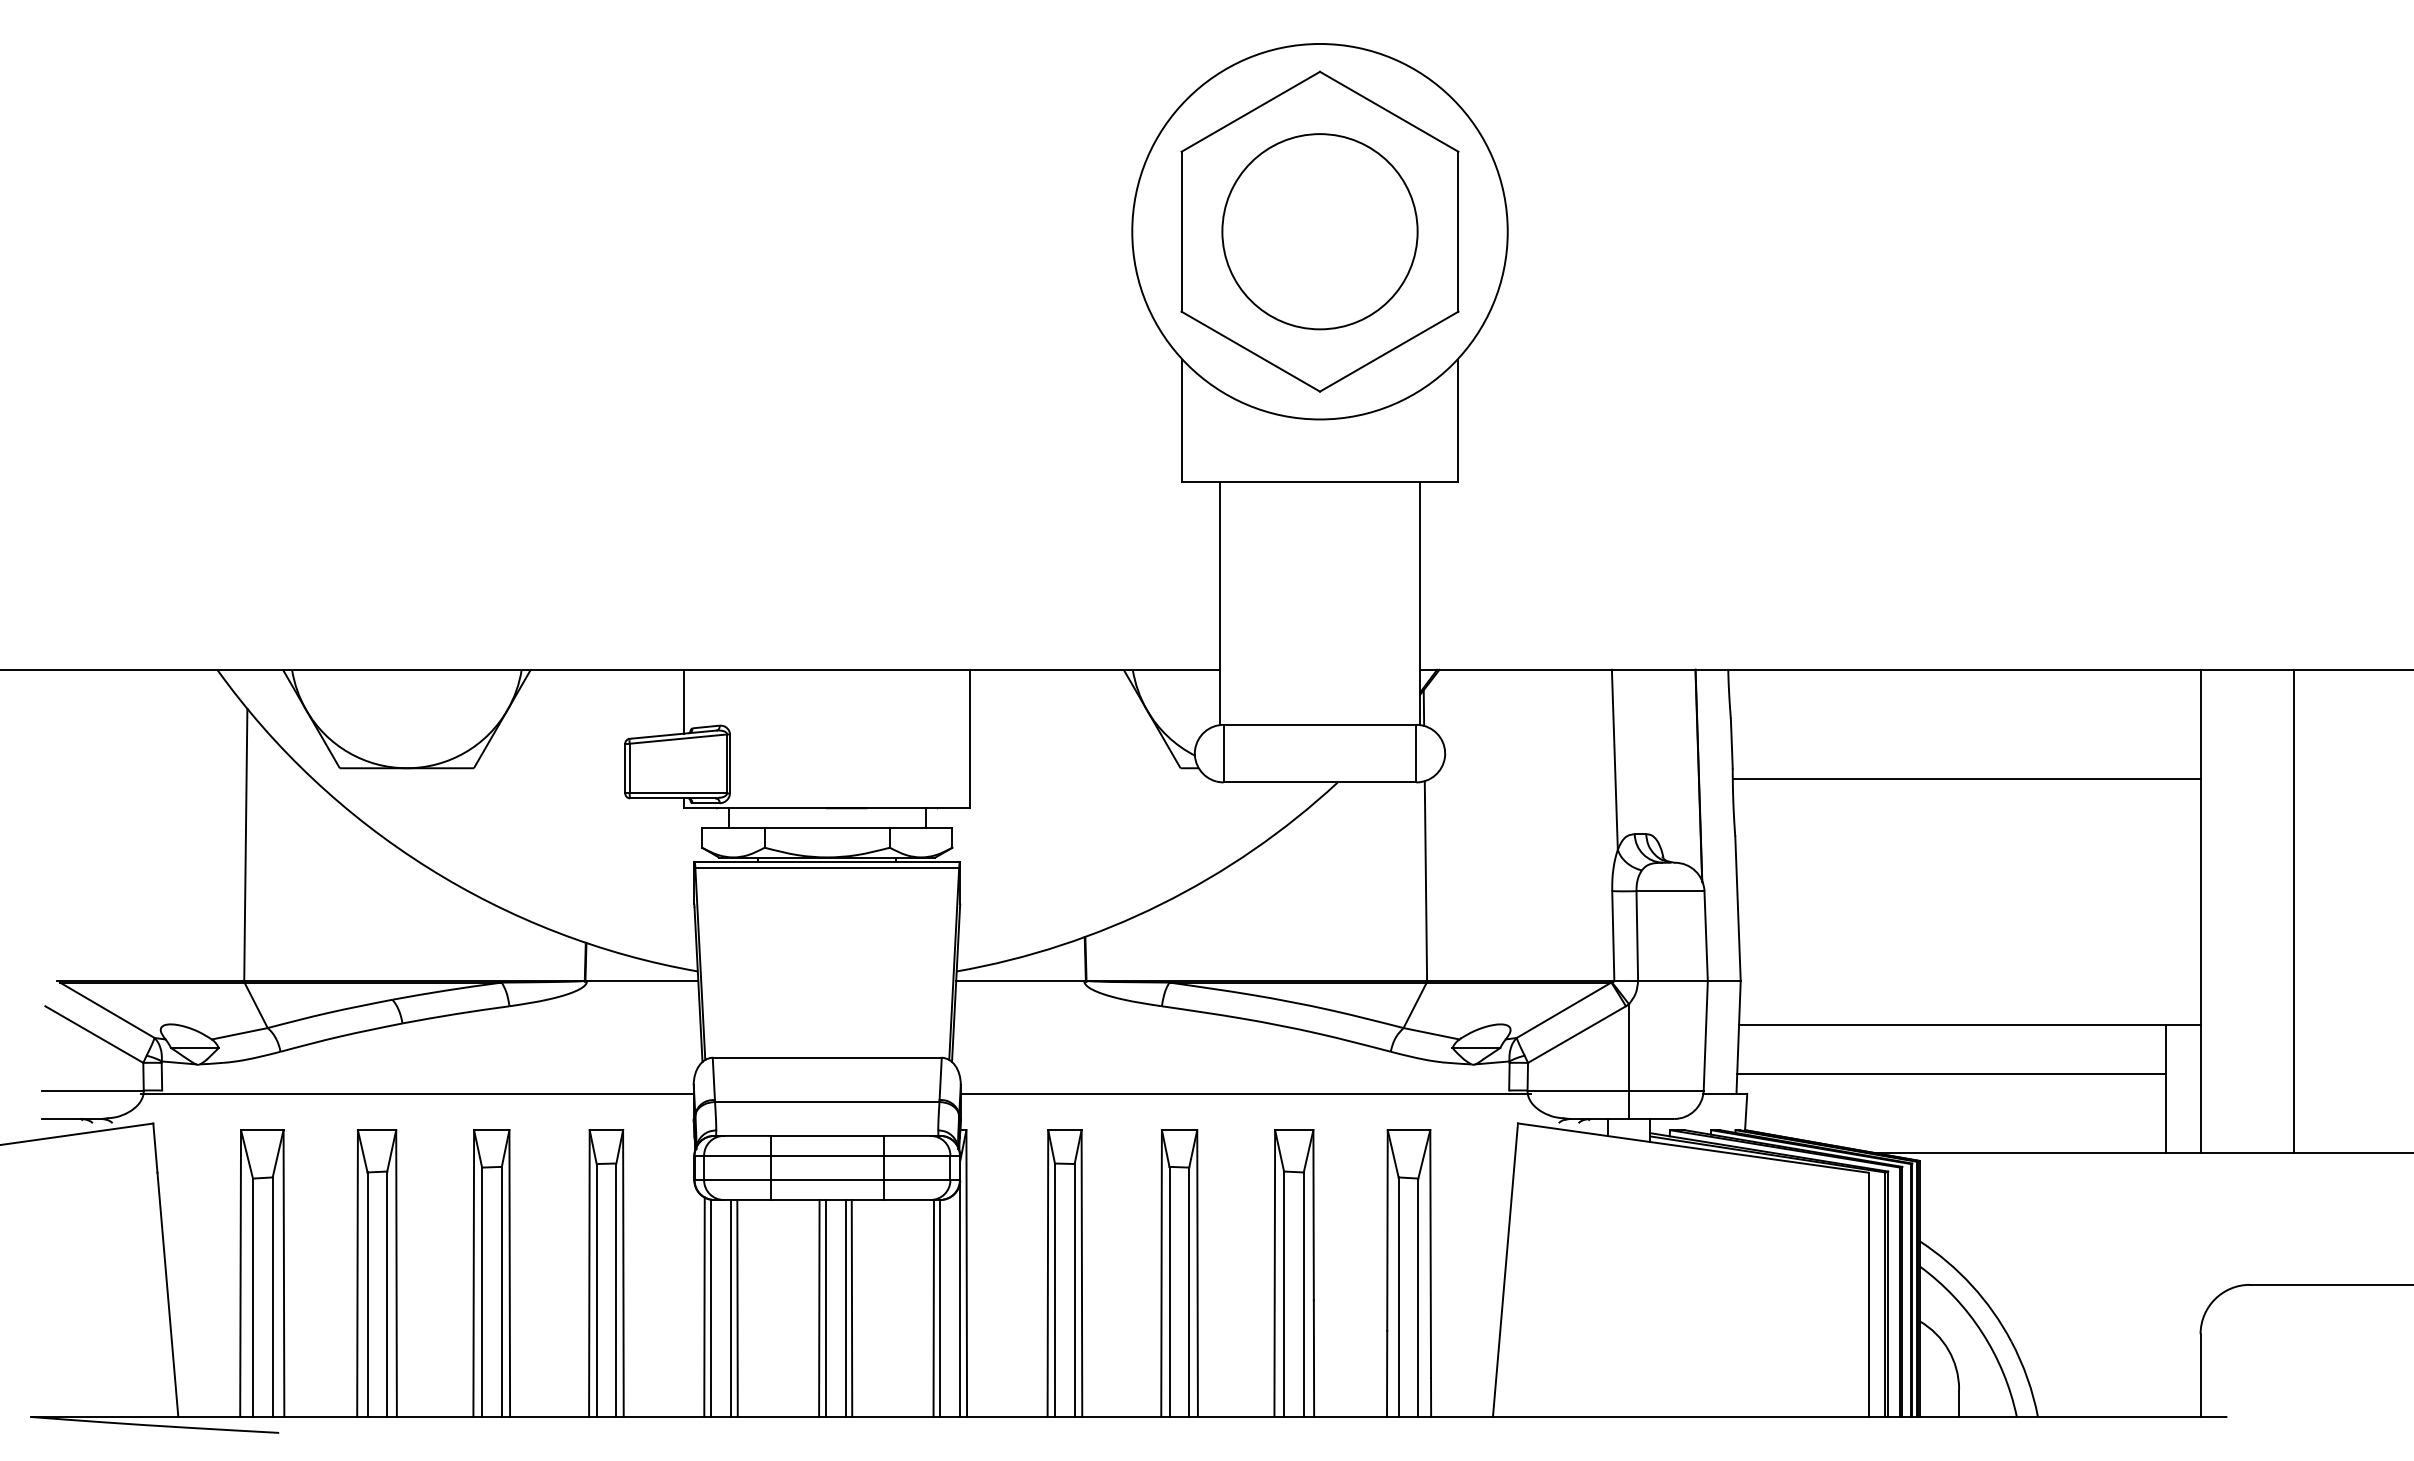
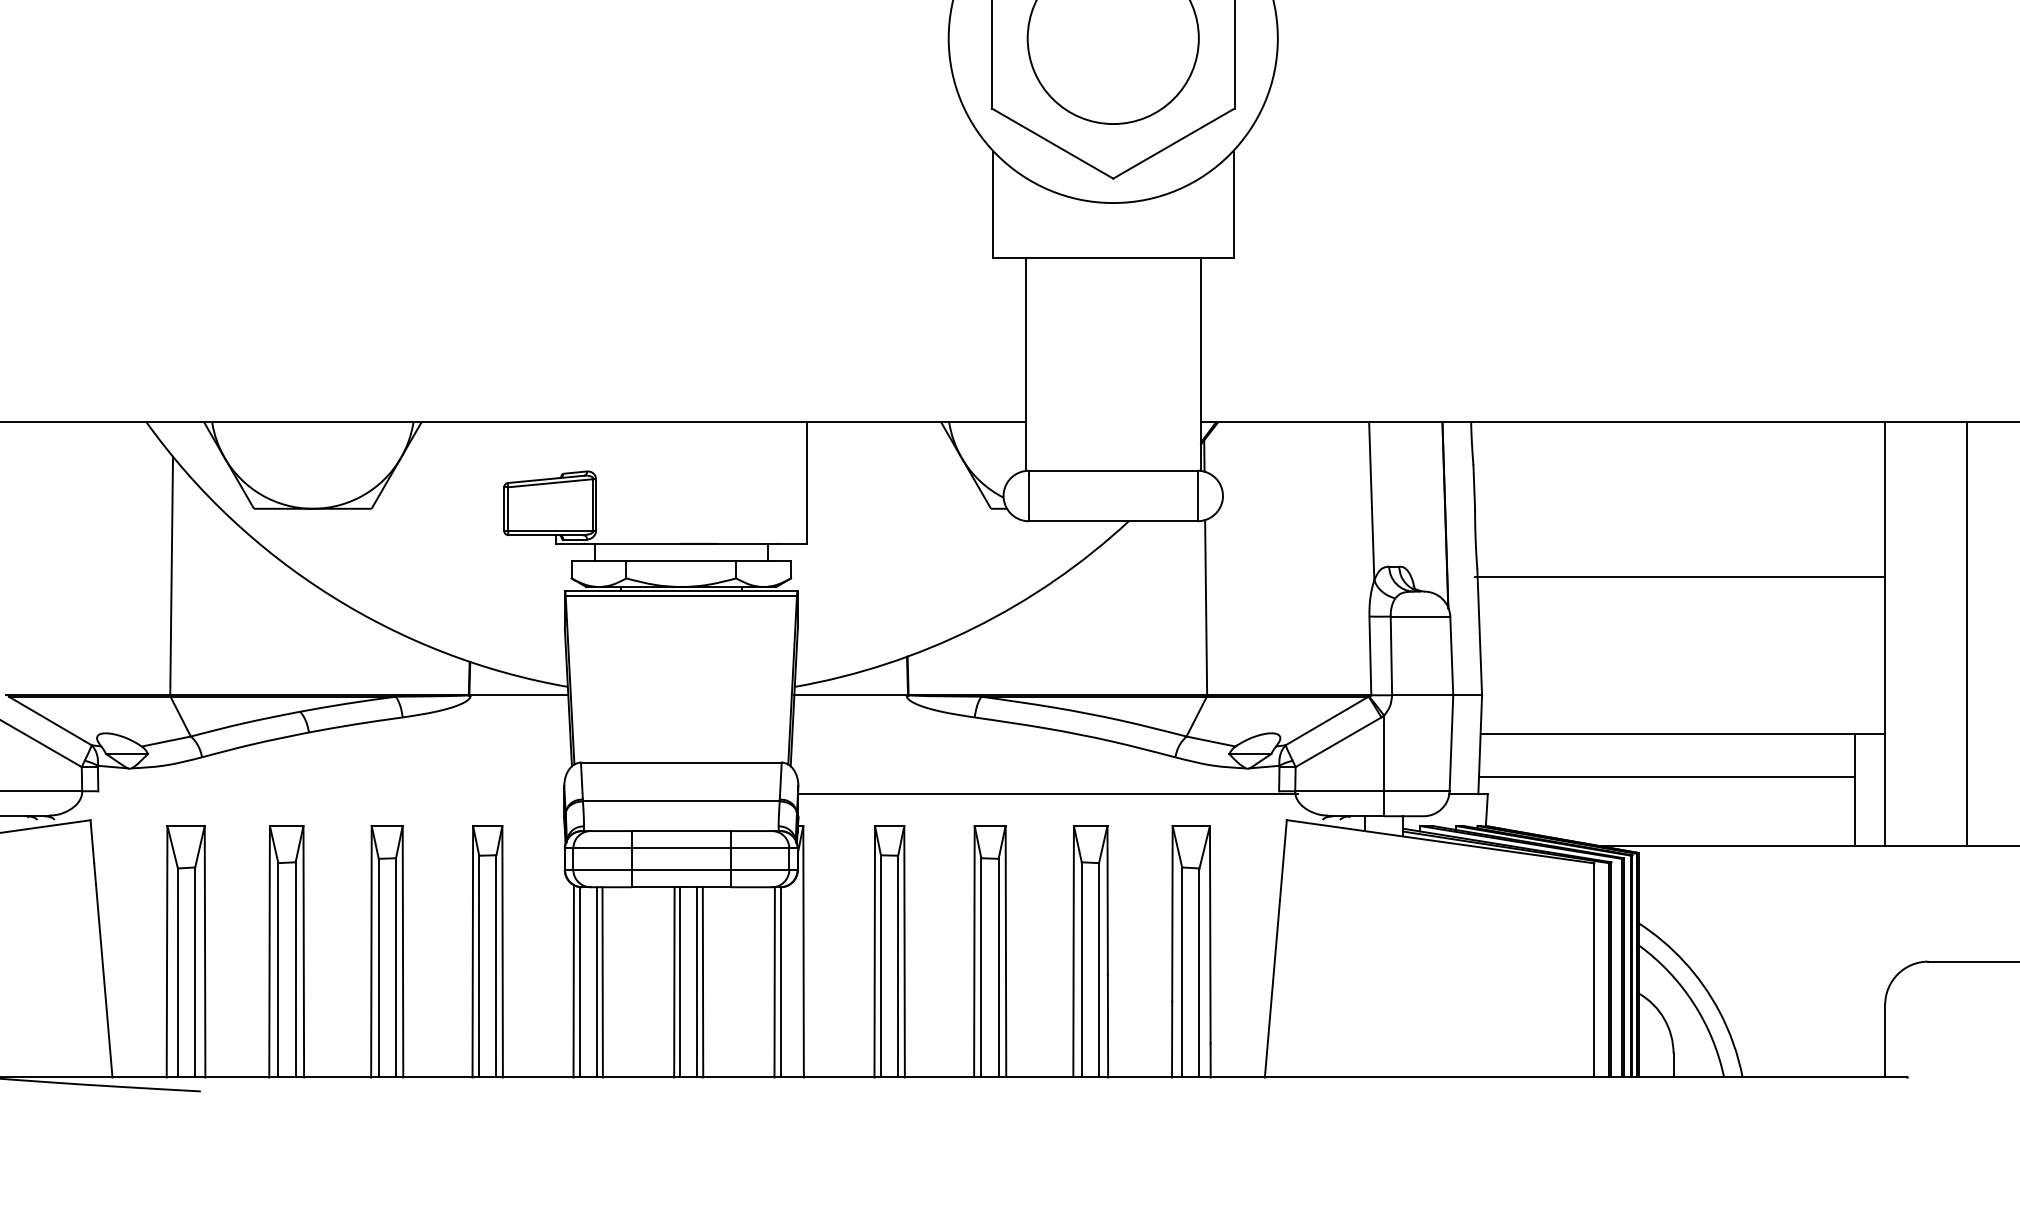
line: (684, 701) -> (556, 450), removed
line: (1966, 778) -> (1679, 576), moved
line: (416, 1093) -> (321, 793), removed
line: (960, 1299) -> (798, 974), removed

